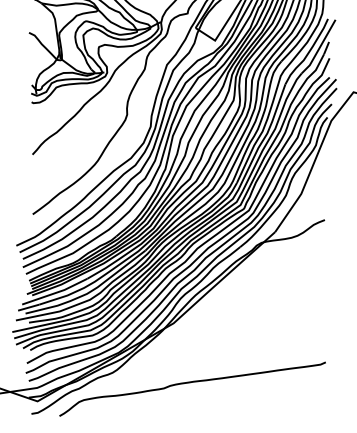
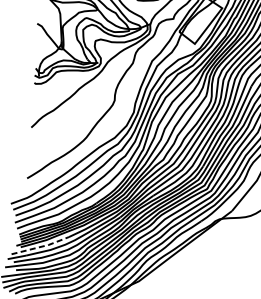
line: (56, 292) -> (41, 246), solid -> dashed

